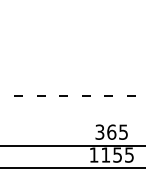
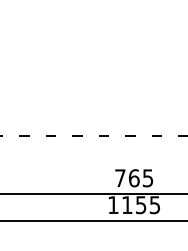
text: (100, 132) -> (120, 178), 365 -> 765

